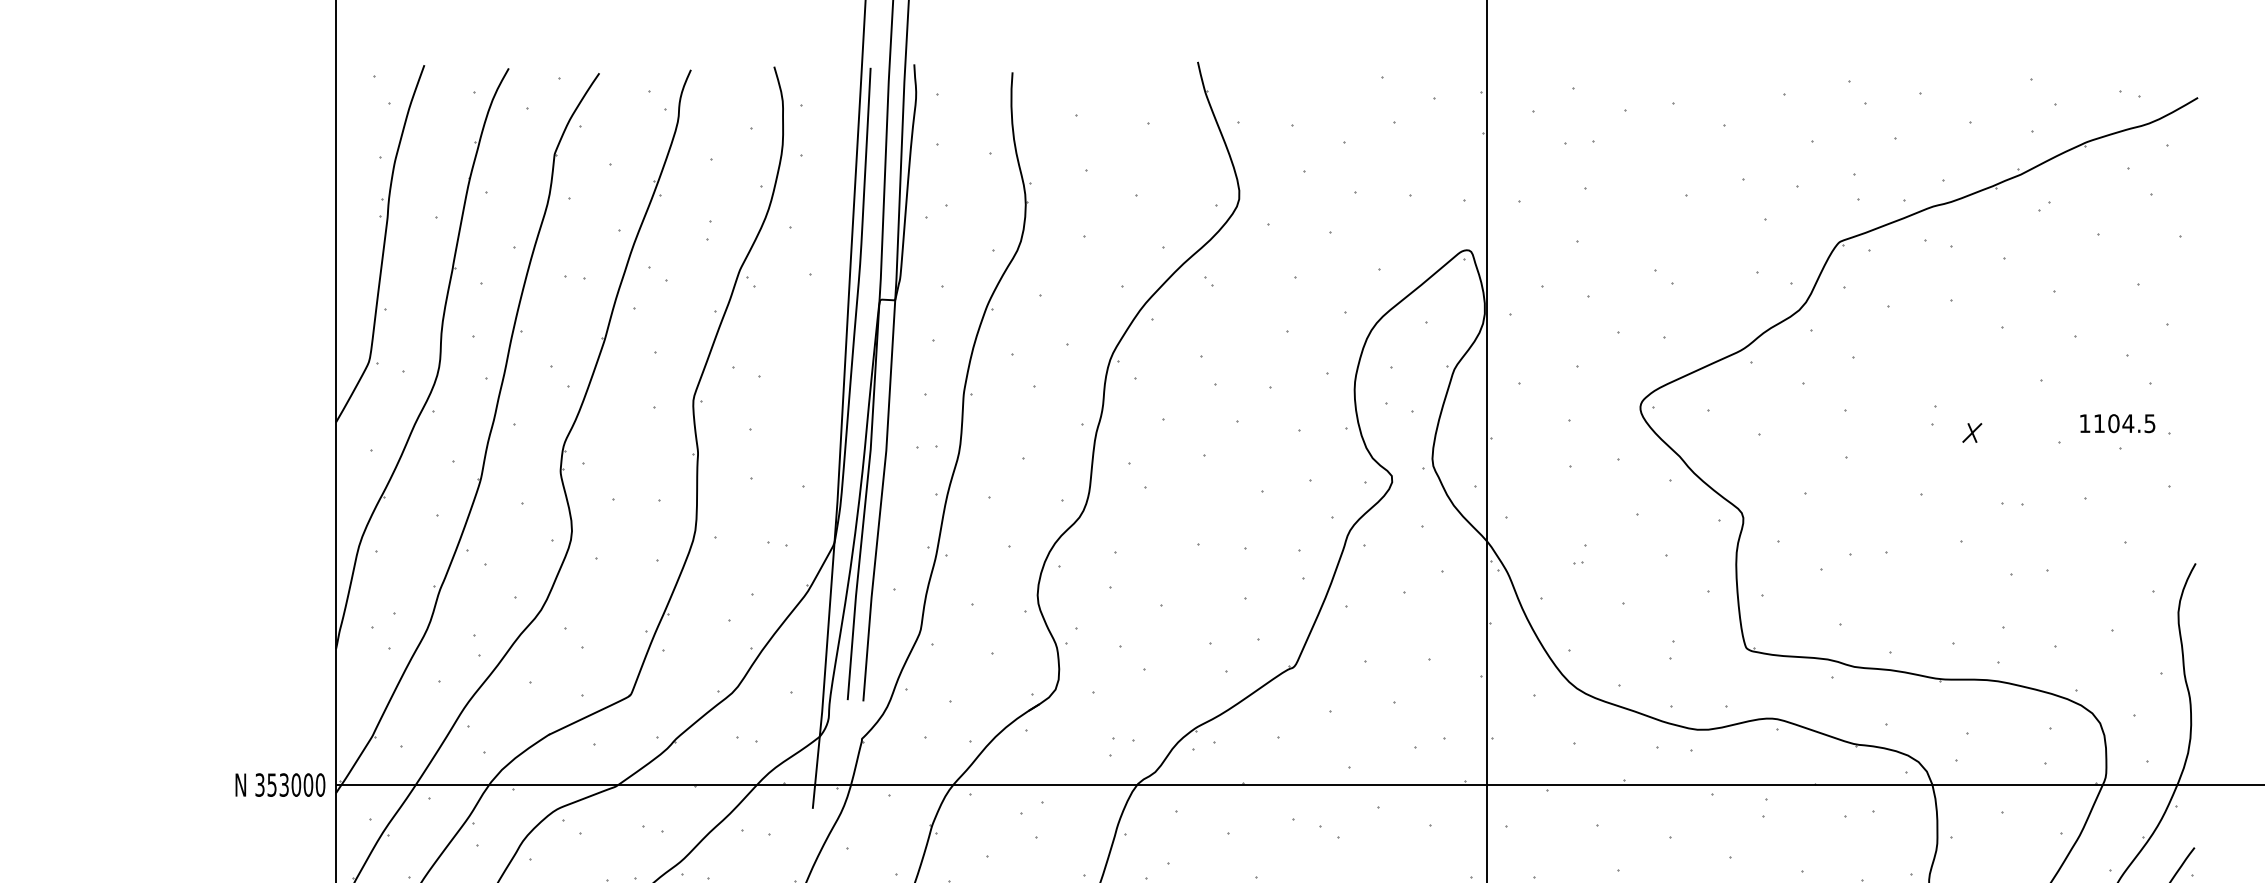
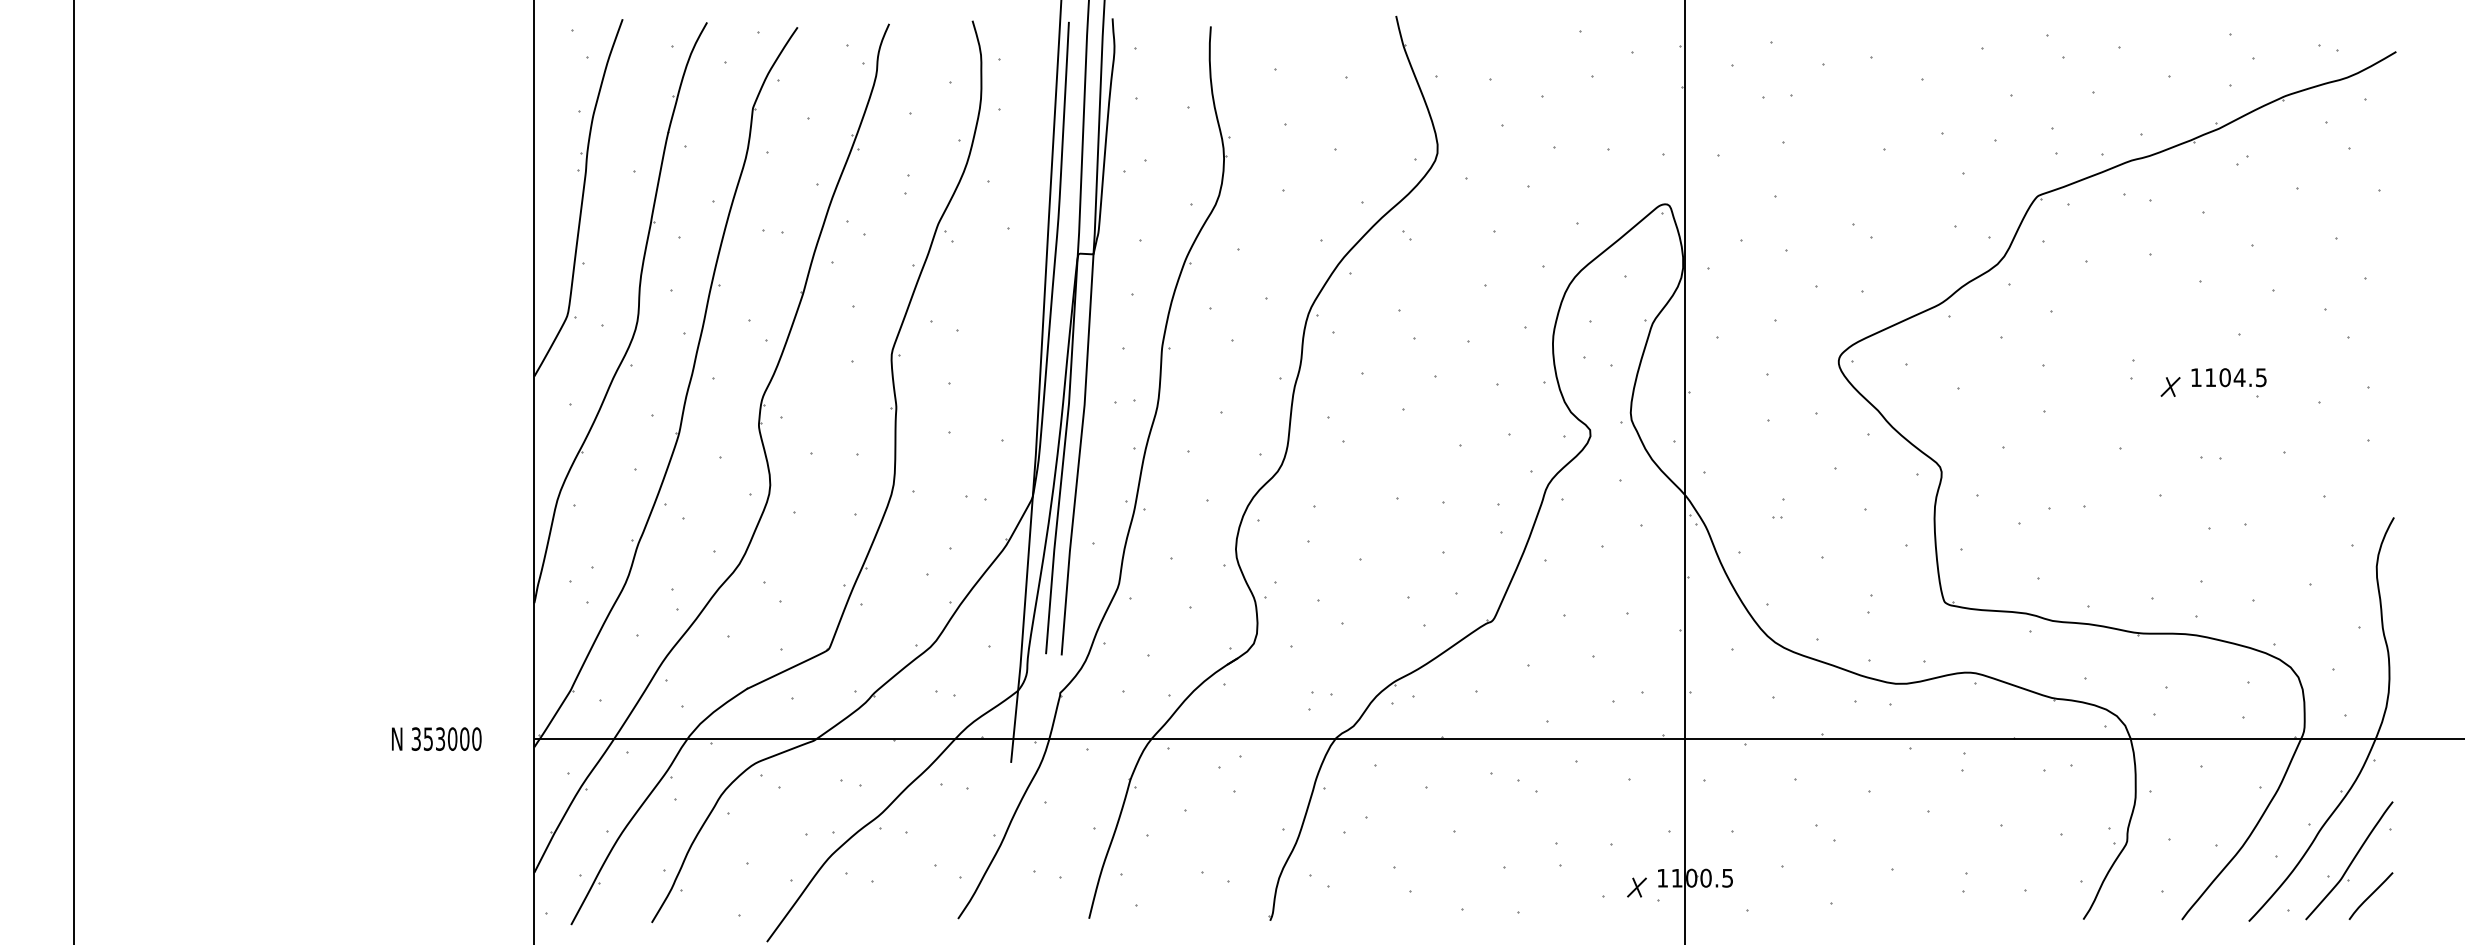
text: (2117, 423) -> (2228, 377), moved
text: (280, 784) -> (436, 738), moved

